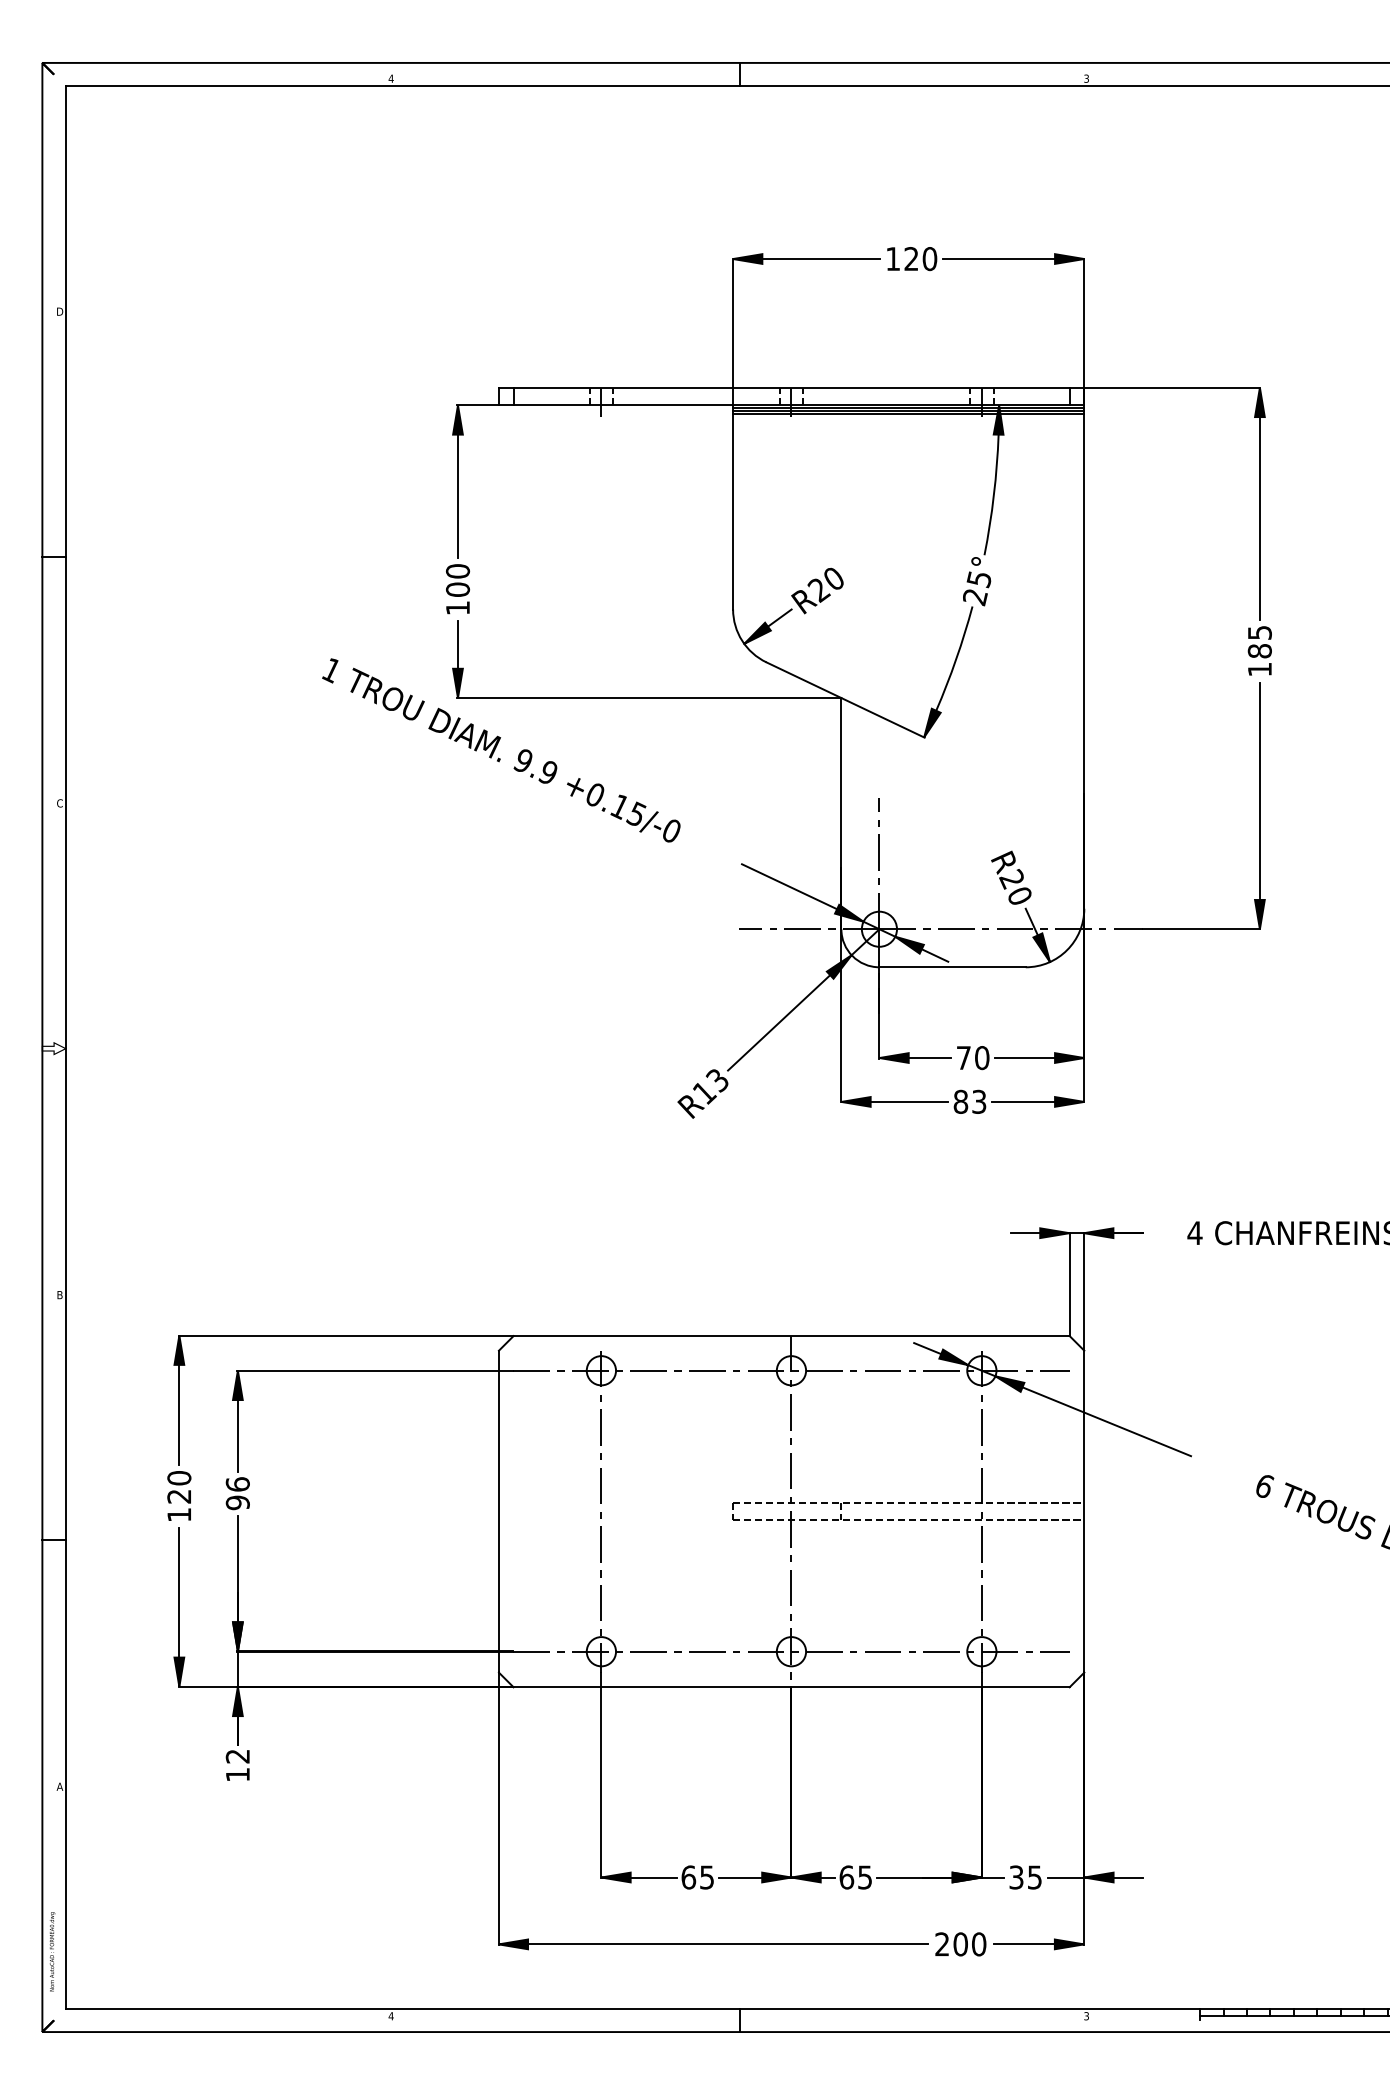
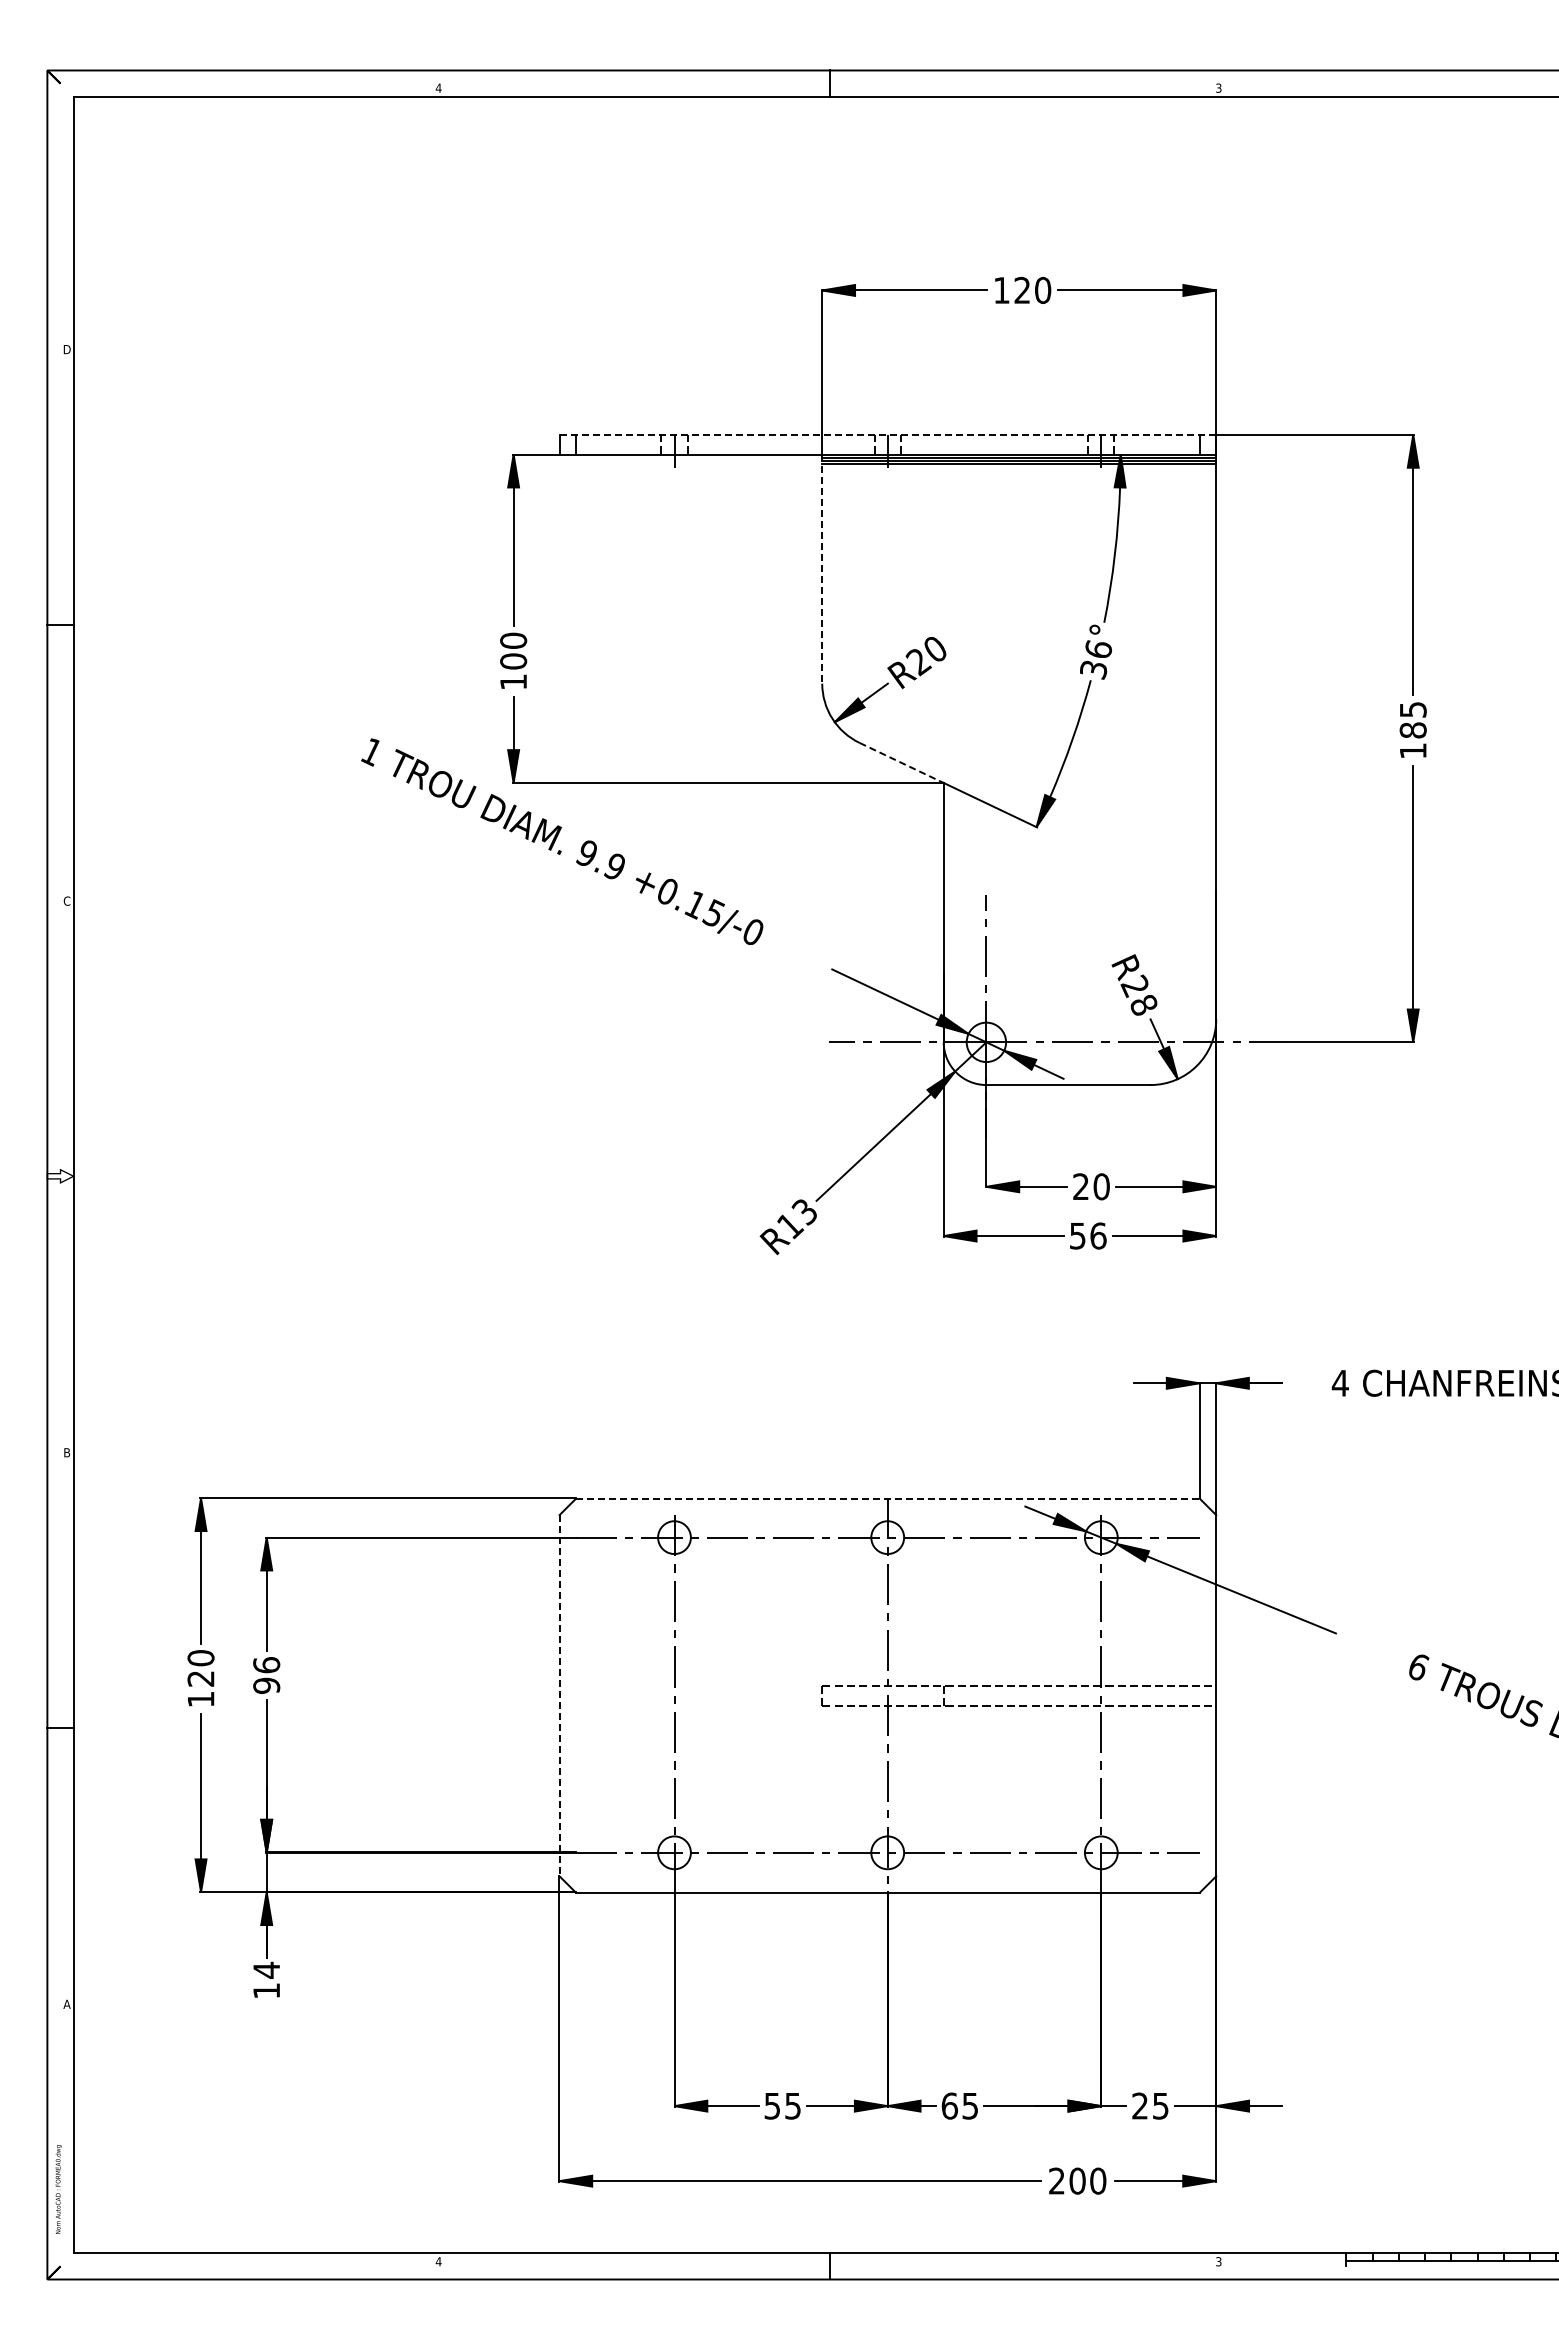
line: (791, 387) -> (887, 434), solid -> dashed
line: (733, 507) -> (822, 569), solid -> dashed
text: (977, 588) -> (1096, 660), 25° -> 36°
line: (803, 679) -> (901, 762), solid -> dashed
text: (1019, 896) -> (1143, 1005), R20 -> R28
text: (963, 1057) -> (1080, 1186), 70 -> 20
text: (969, 1101) -> (1087, 1235), 83 -> 56
line: (791, 1335) -> (887, 1498), solid -> dashed
line: (498, 1511) -> (559, 1695), solid -> dashed
text: (237, 1755) -> (266, 1969), 12 -> 14
text: (688, 1876) -> (772, 2105), 65 -> 55
text: (1015, 1876) -> (1139, 2105), 35 -> 25

